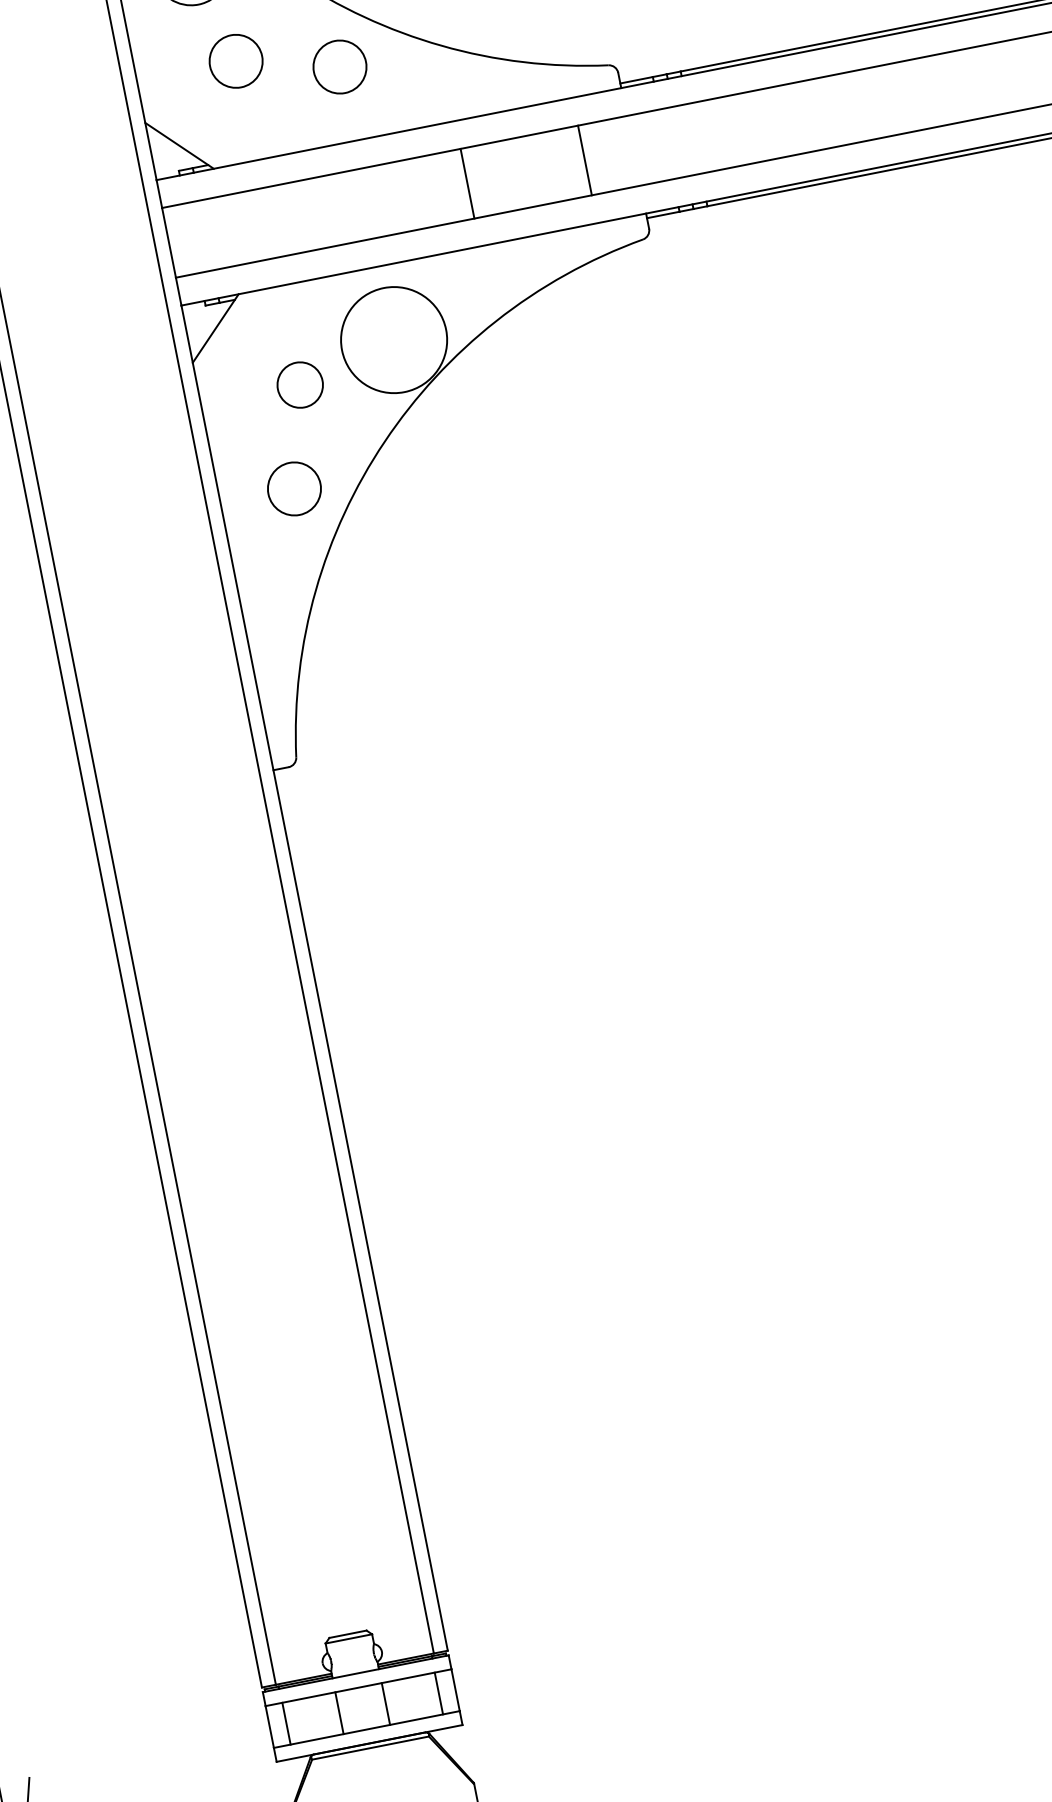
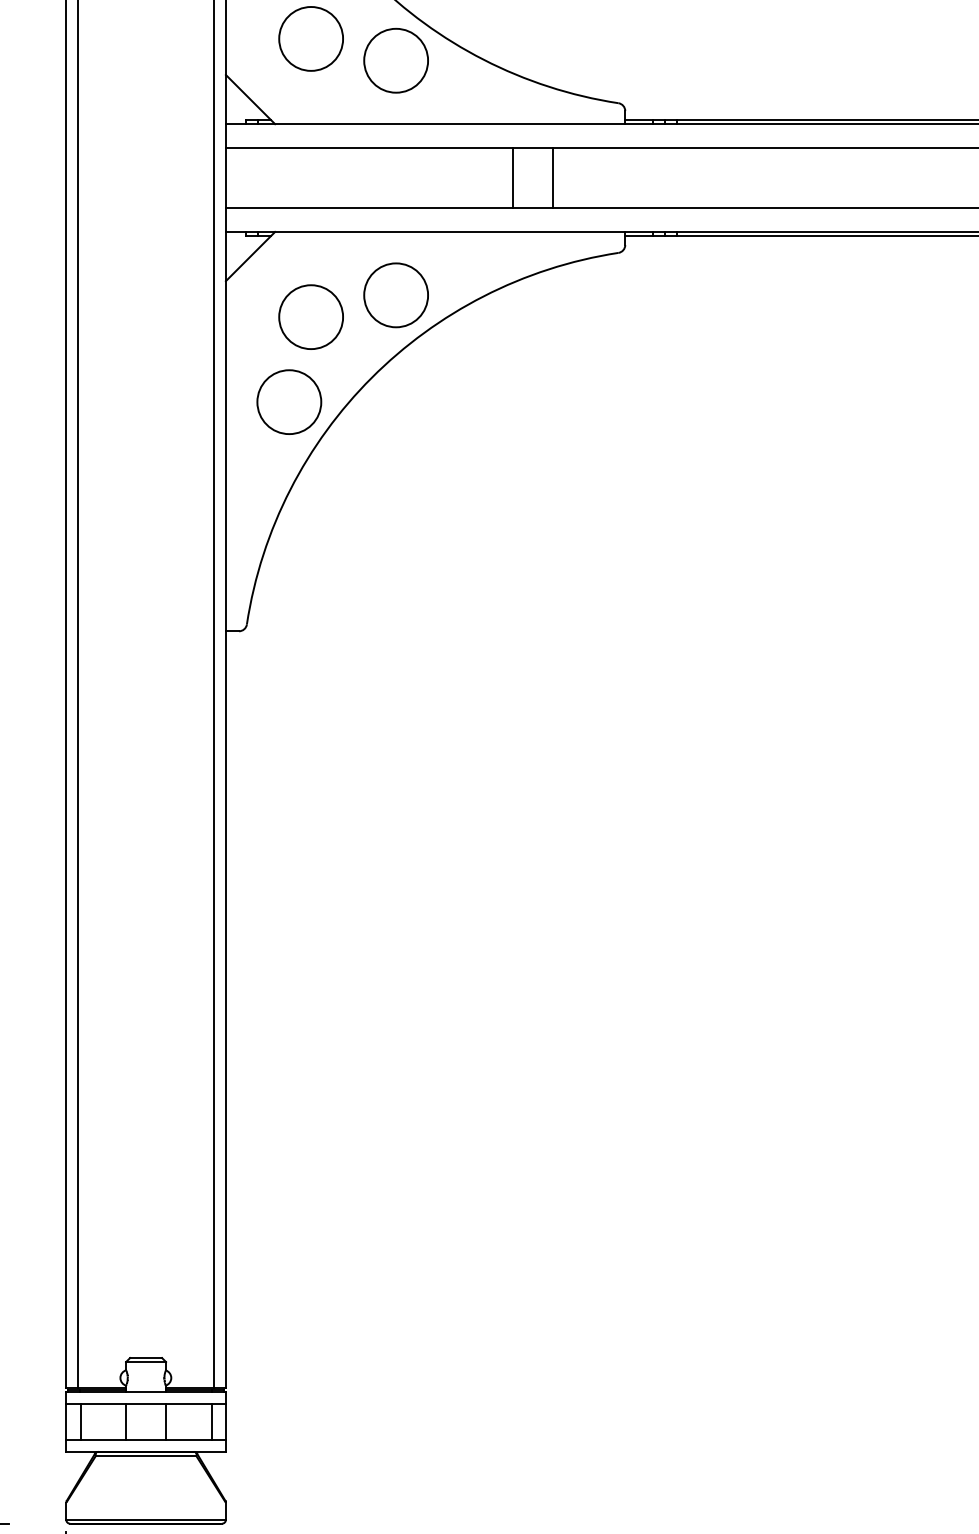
circle: (236, 60) -> (311, 38), size x1.43
circle: (339, 66) -> (395, 60), size x1.43
line: (585, 160) -> (553, 178), moved
line: (467, 184) -> (513, 178), moved
circle: (394, 340) -> (396, 295), size x0.71
circle: (300, 385) -> (311, 317), size x1.67
circle: (294, 488) -> (289, 401), size x1.43

